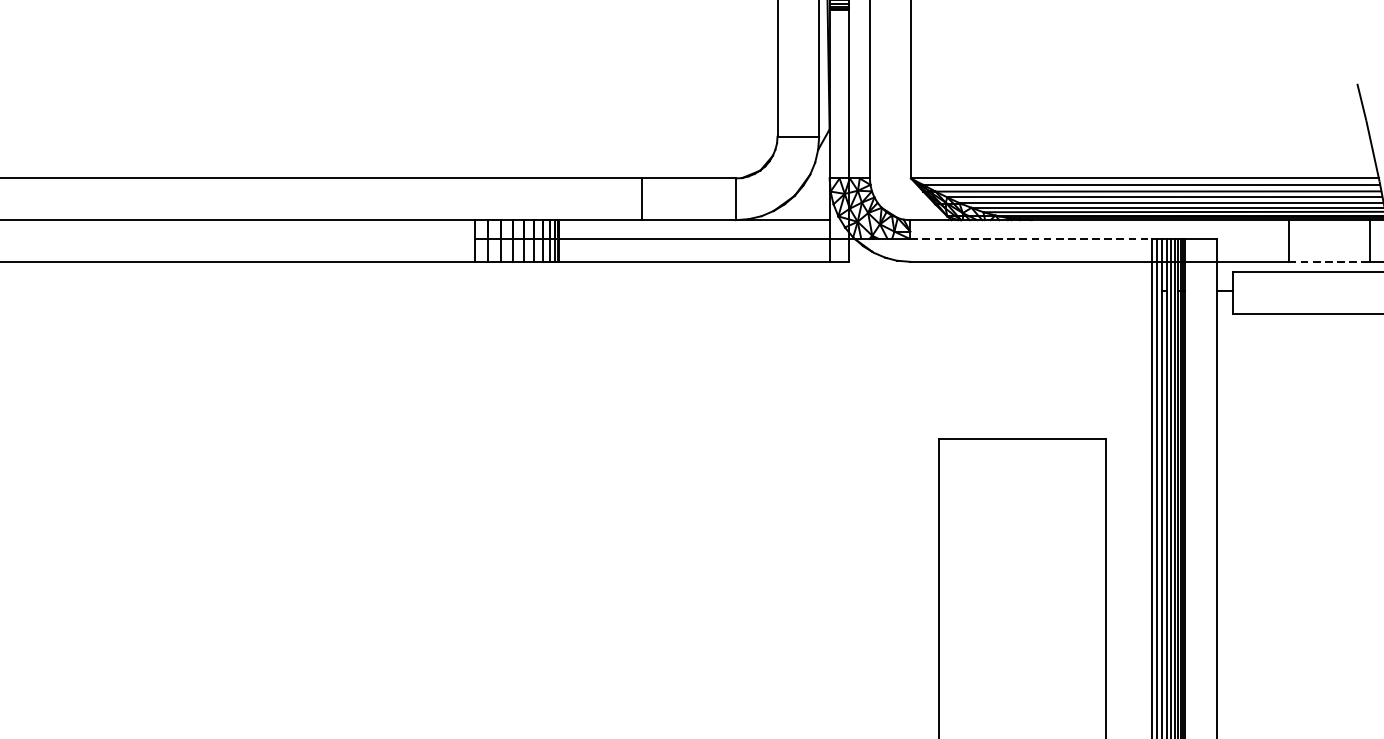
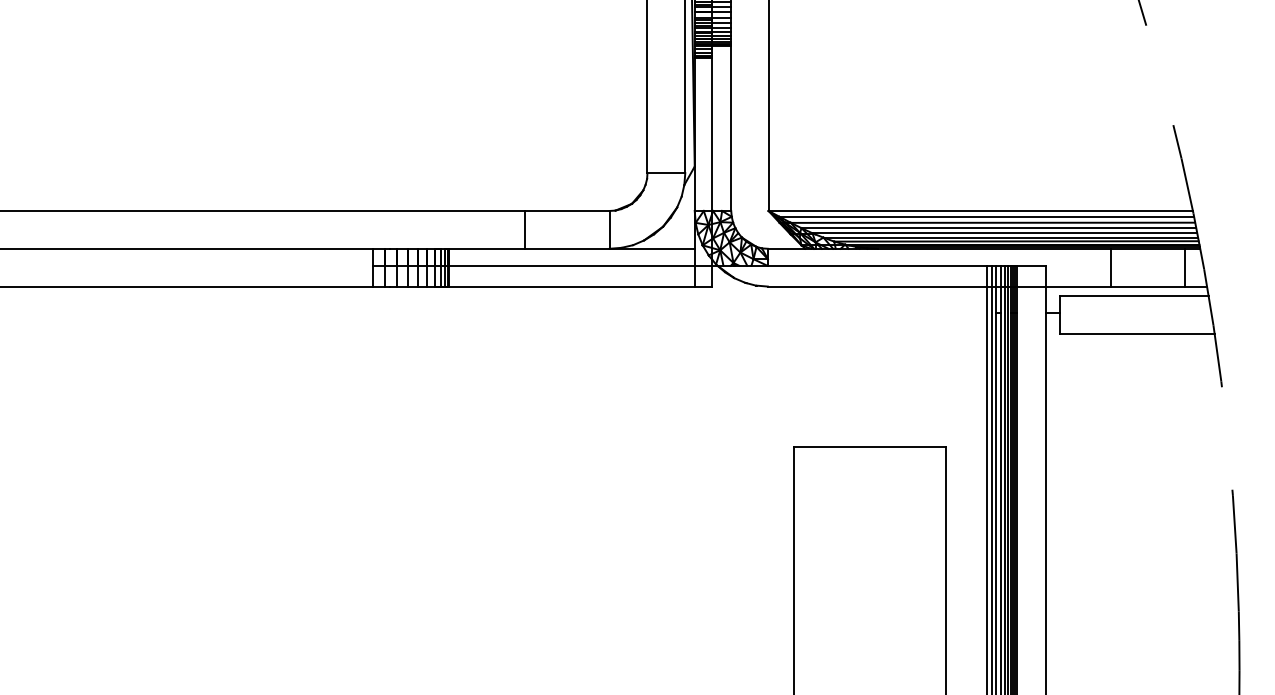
line: (1031, 238) -> (877, 265), dashed -> solid
line: (1329, 261) -> (1148, 286), dashed -> solid

